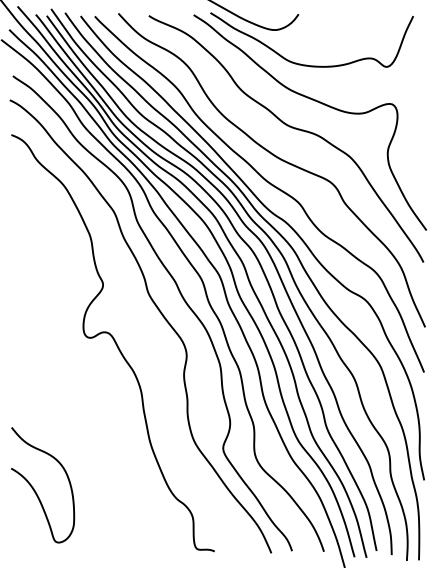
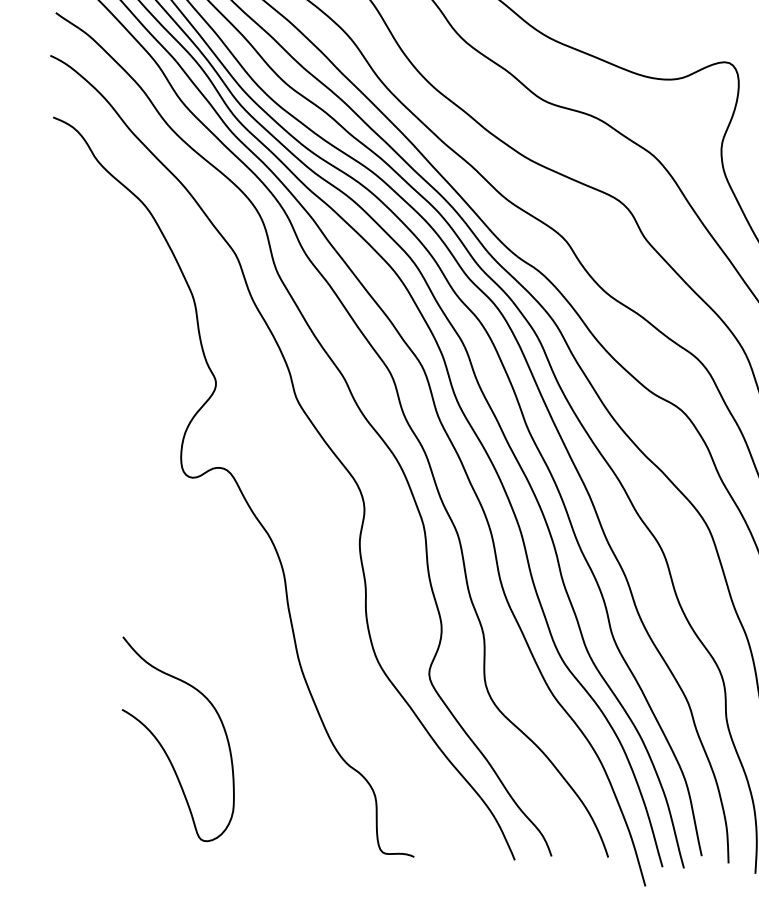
curve: (35, 490) -> (165, 748), moved

